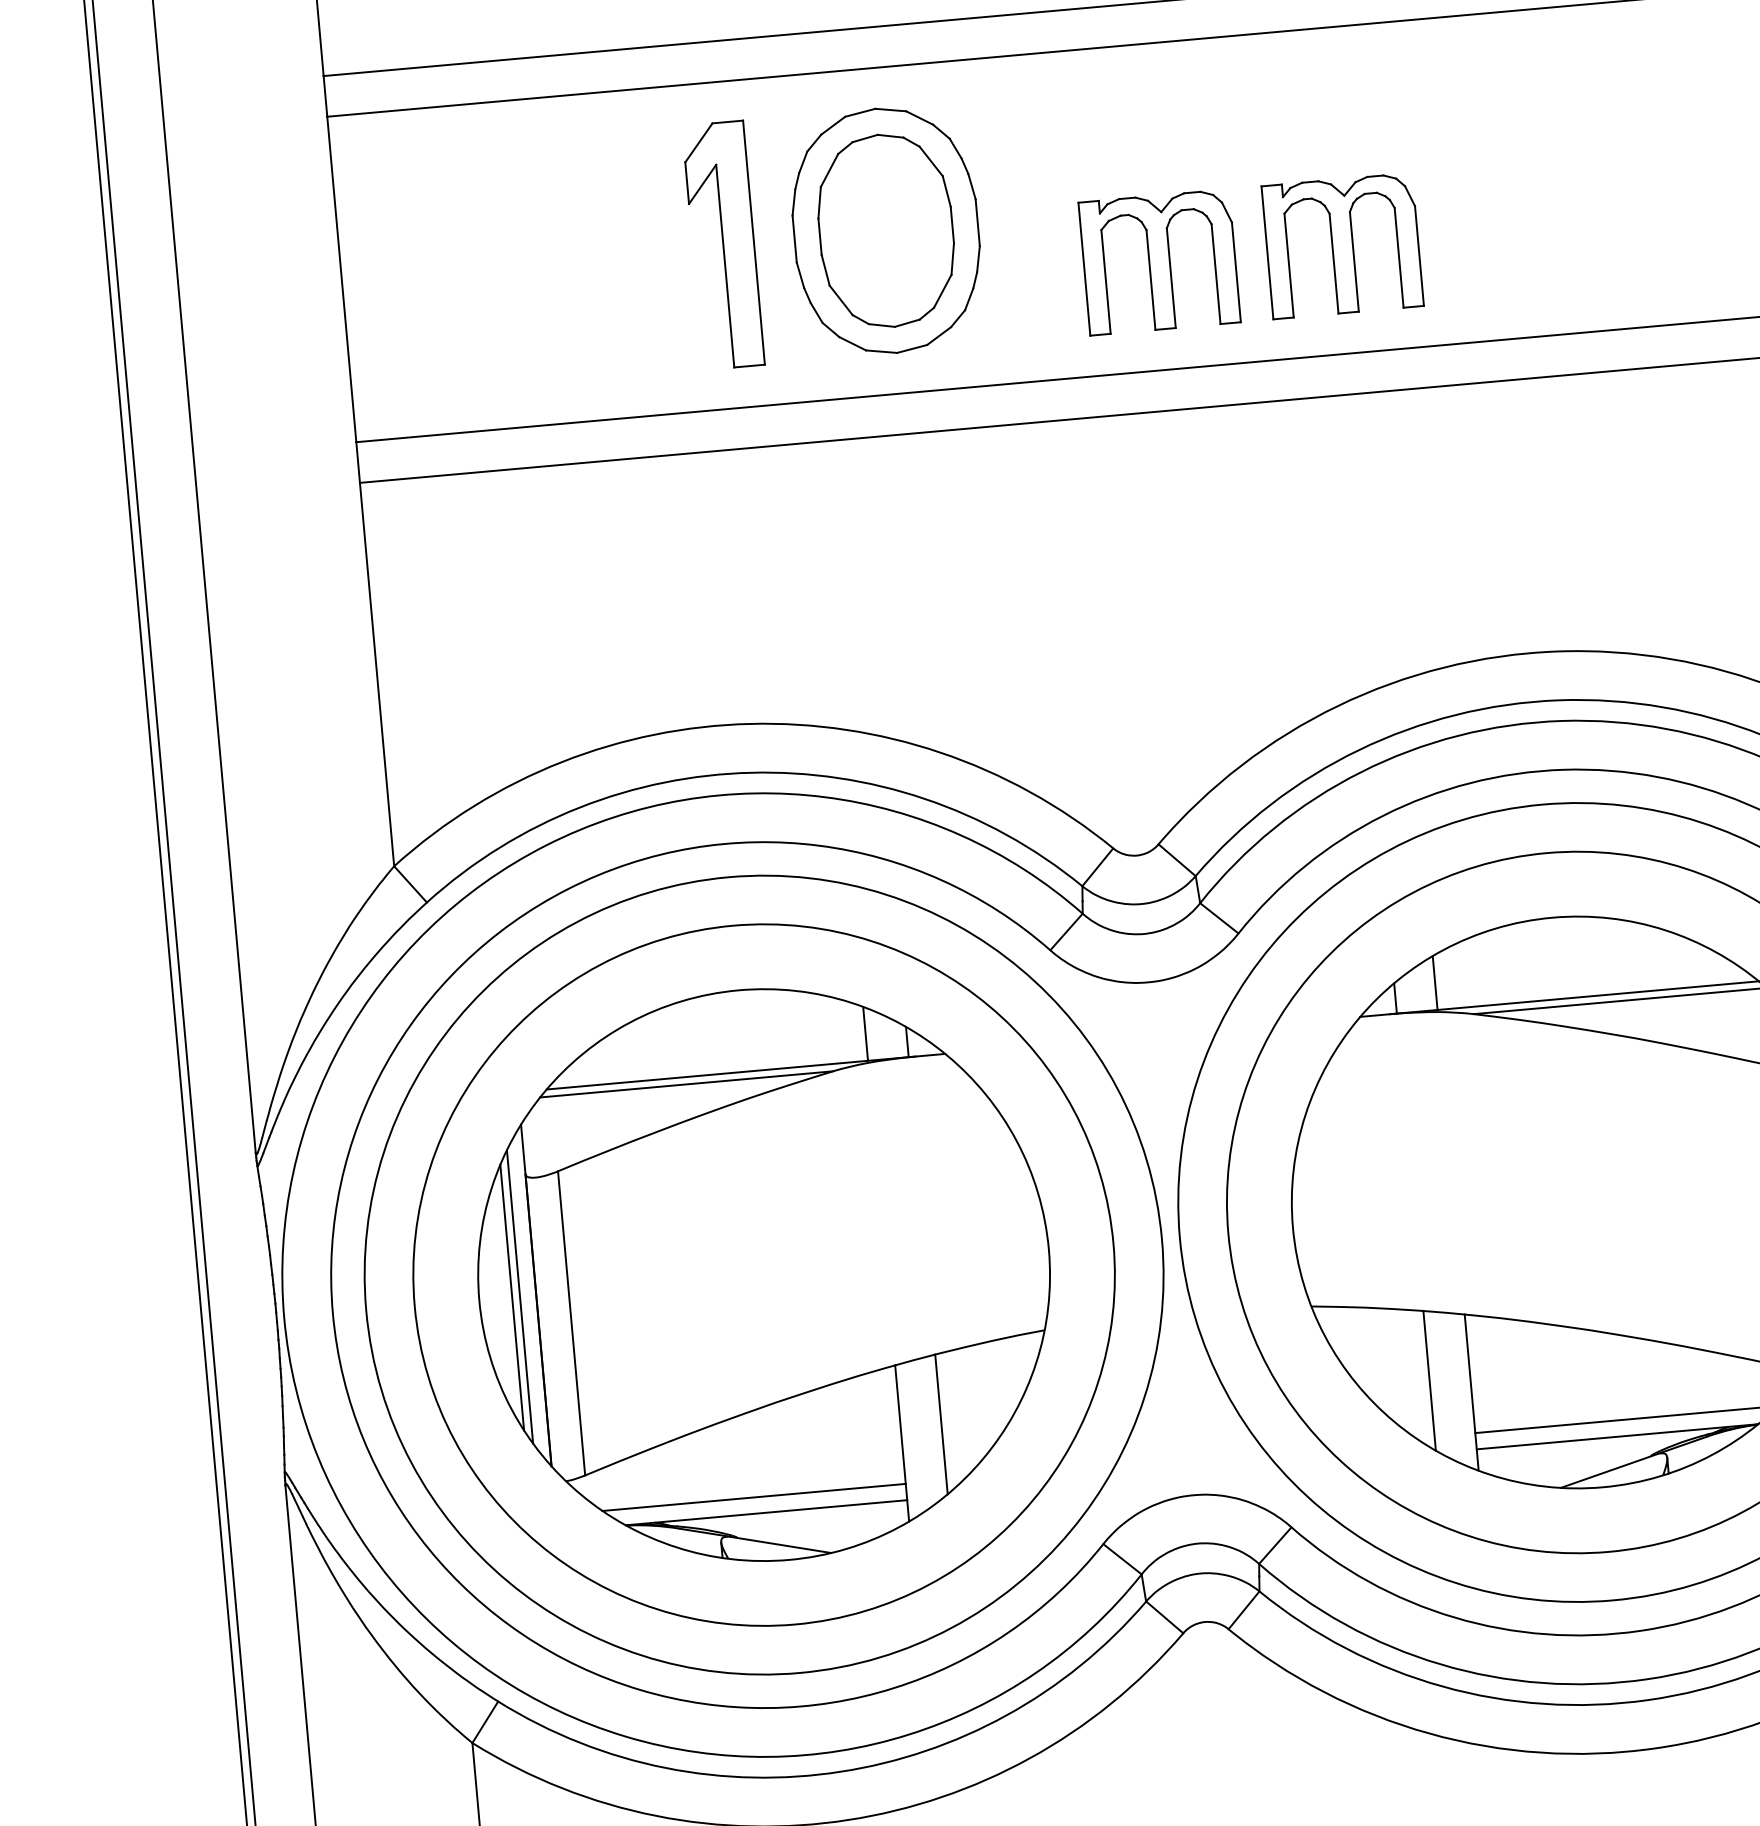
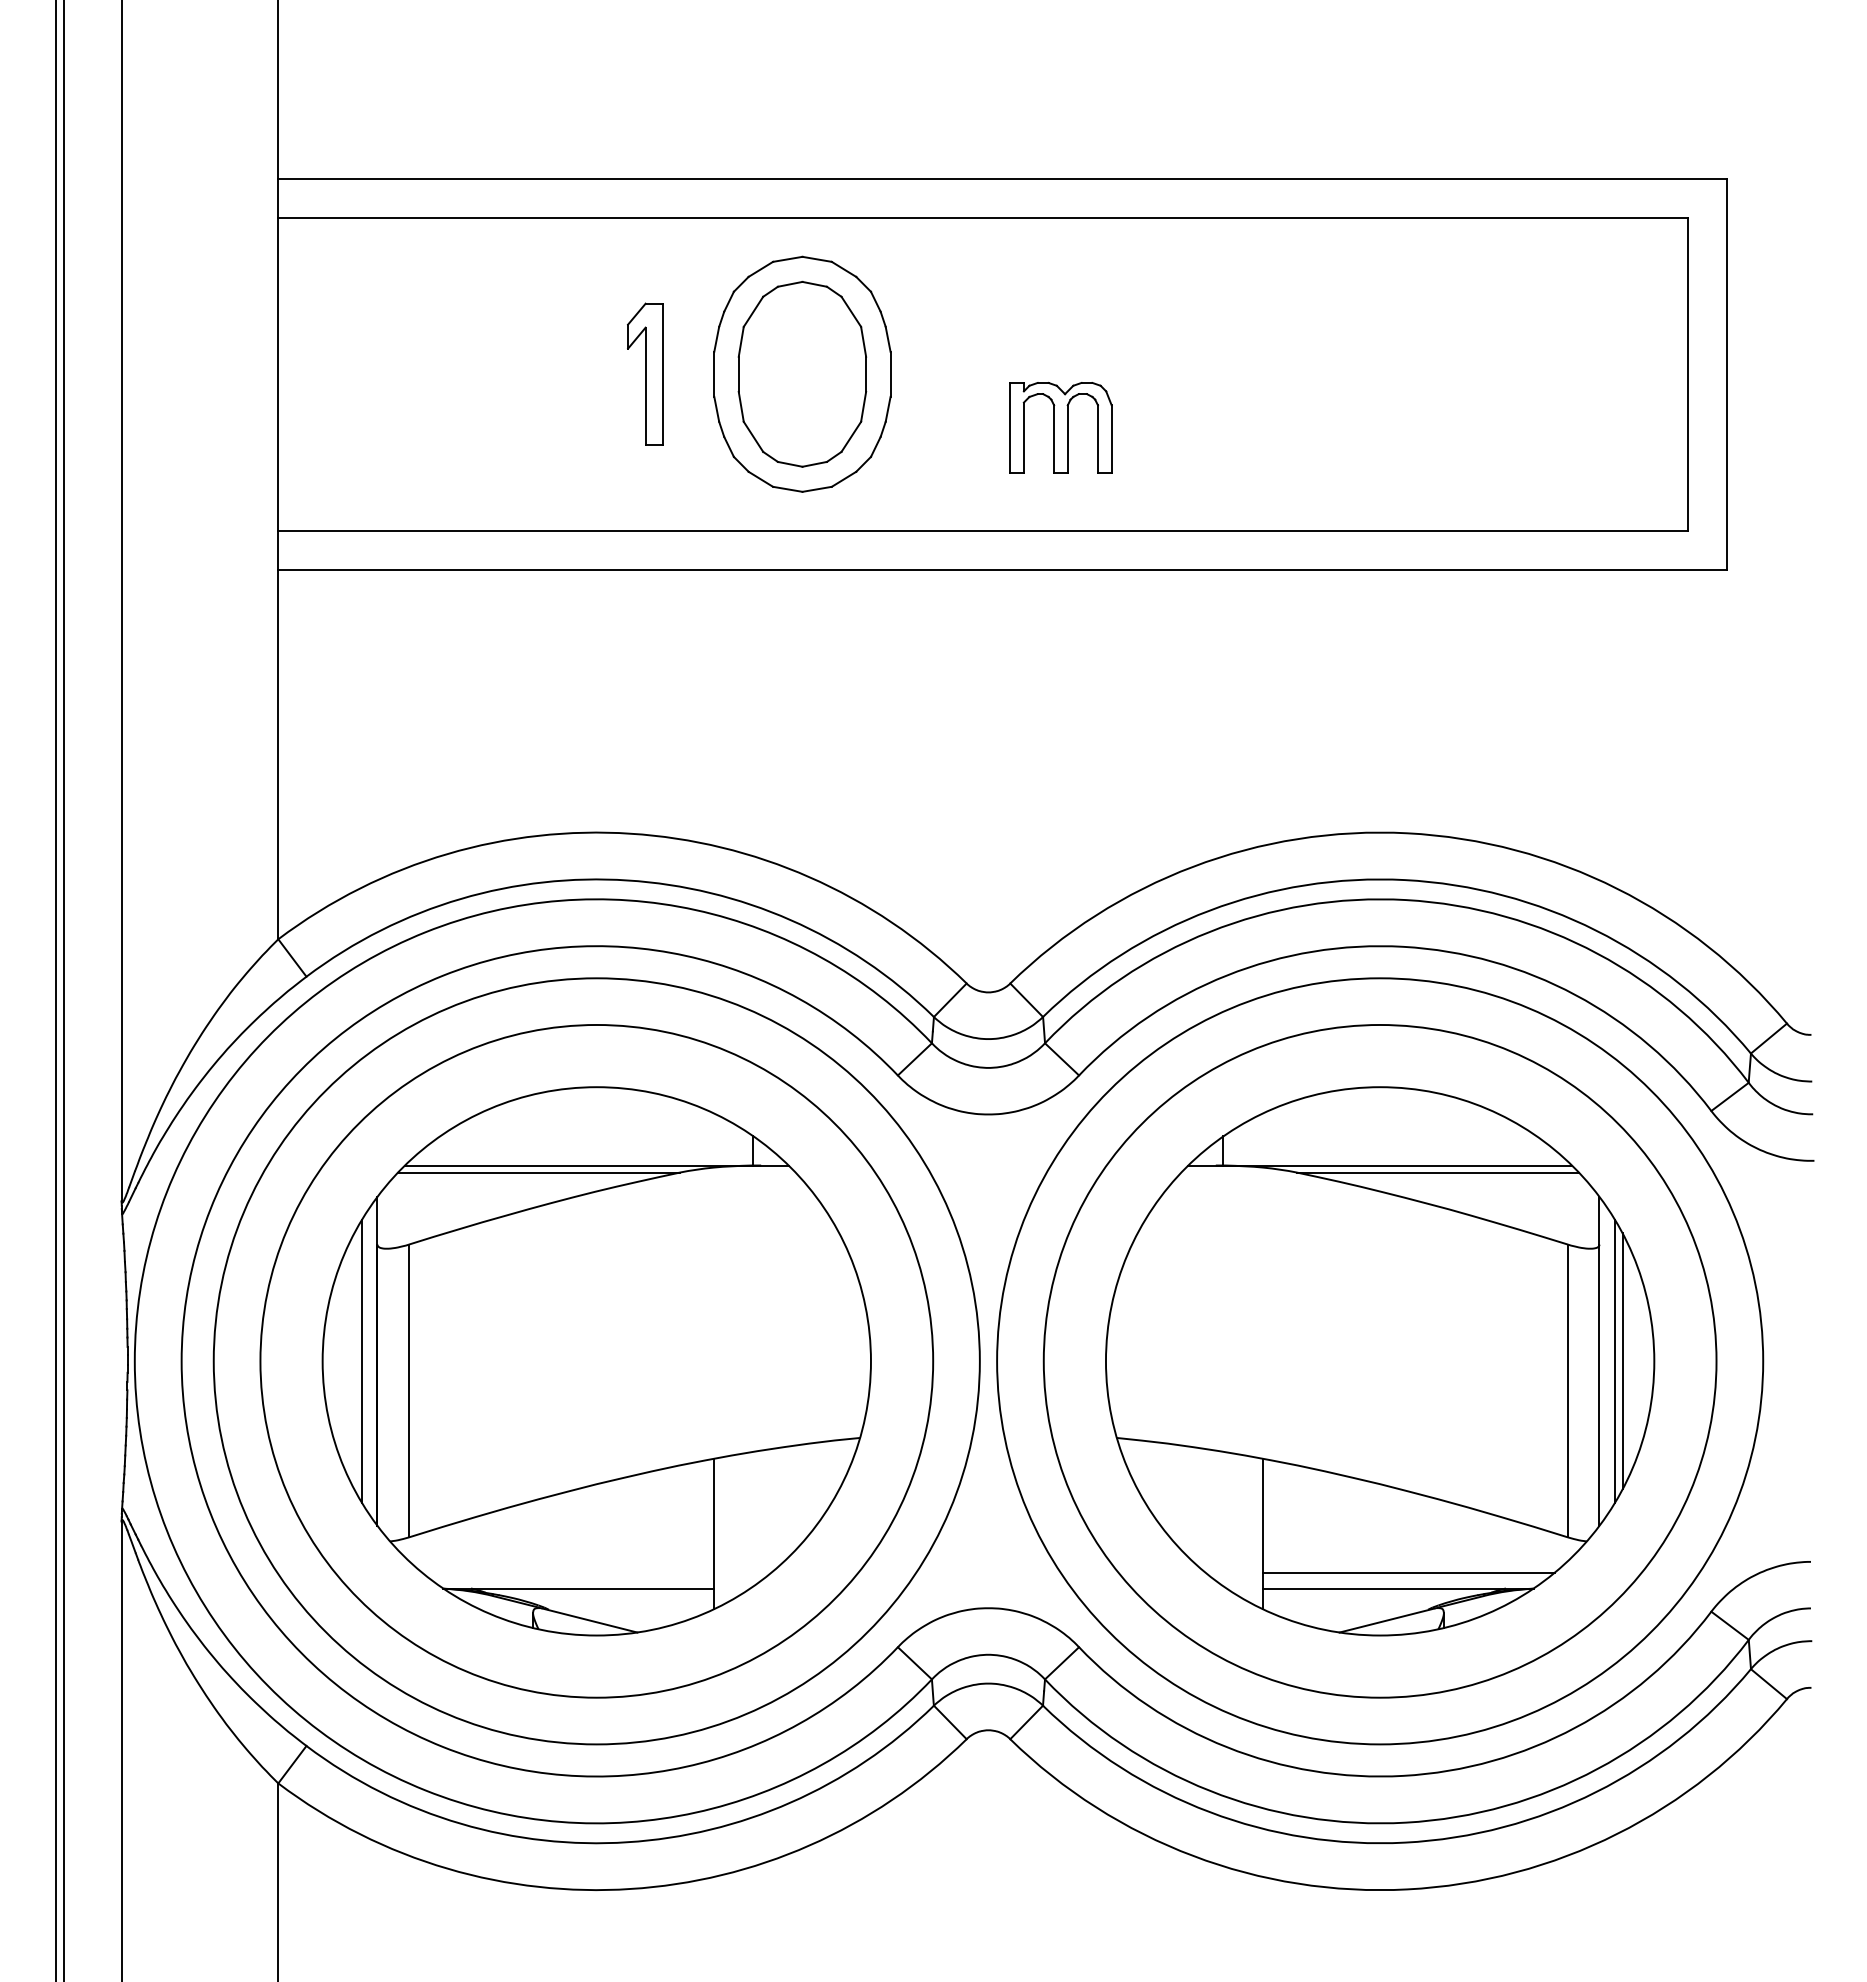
part: (723, 244) -> (645, 373), size x0.6
part: (1343, 245) -> (1237, 427), removed
part: (1159, 262) -> (1060, 427), size x0.7
line: (1434, 982) -> (1262, 1139), removed
line: (865, 1033) -> (714, 1139), removed
line: (512, 1297) -> (354, 1361), removed
line: (1429, 1380) -> (1223, 1518), removed
line: (941, 1423) -> (753, 1518), removed
line: (754, 1497) -> (568, 1572), removed

